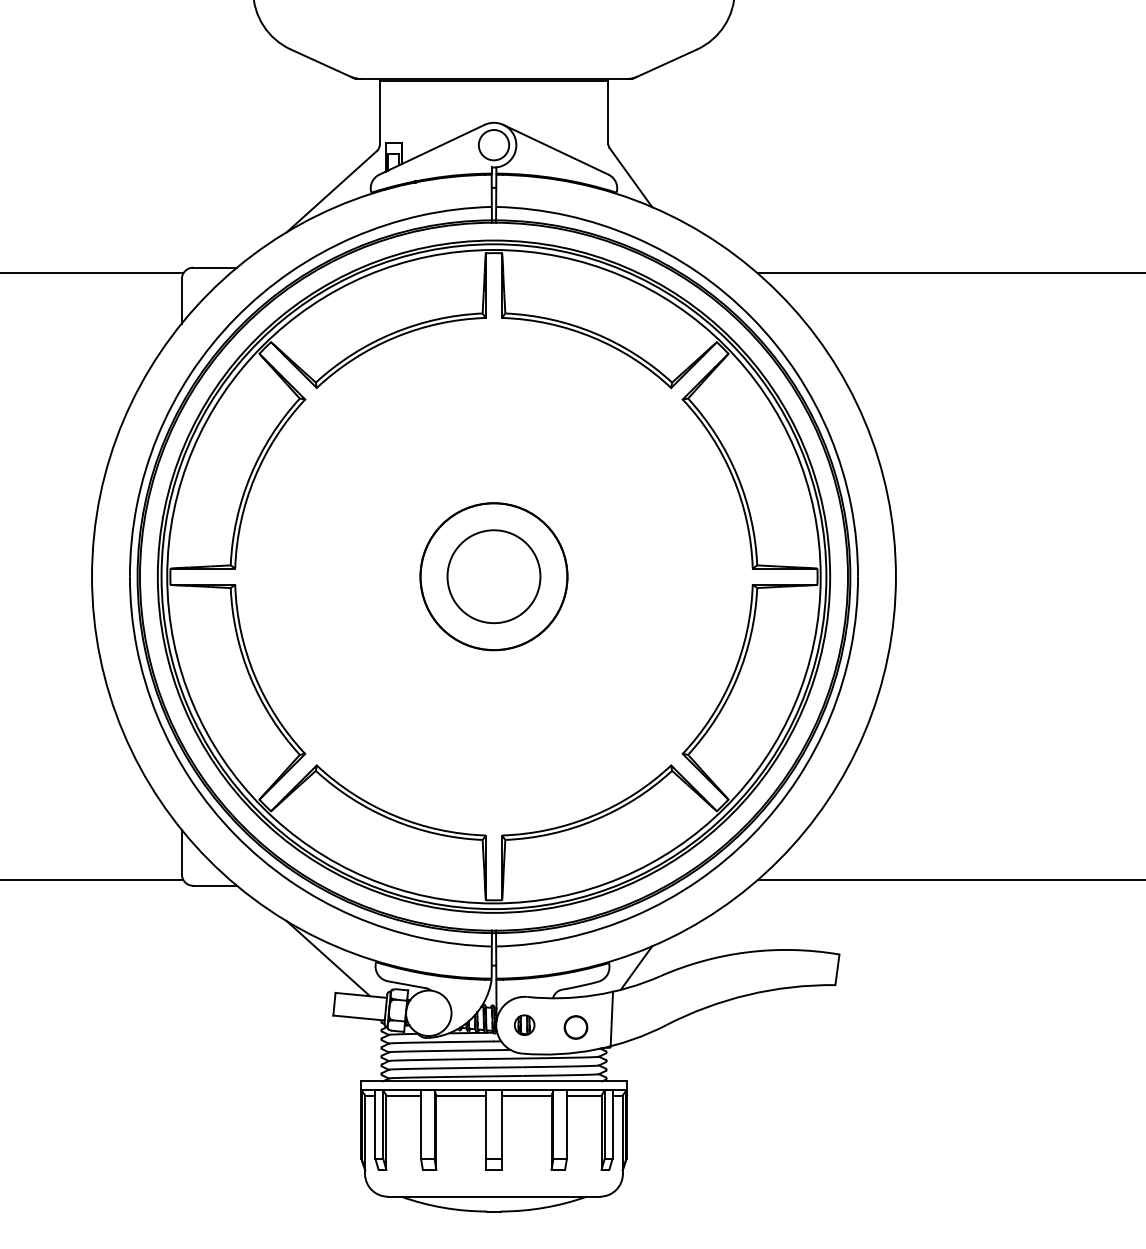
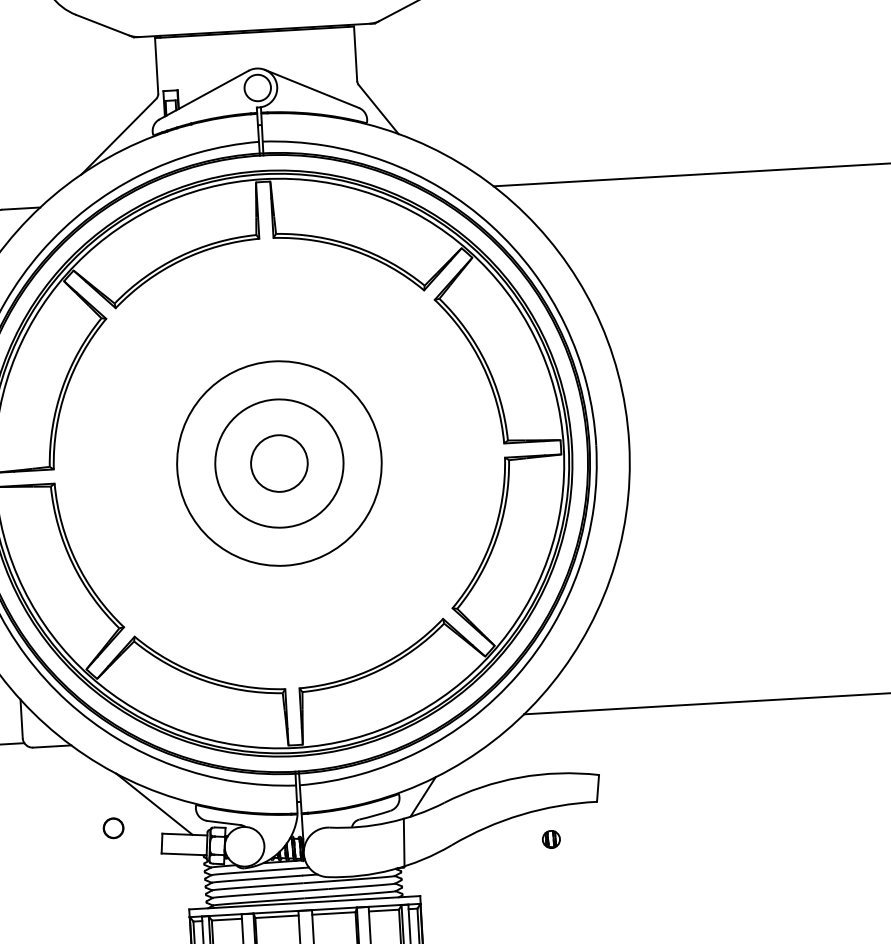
circle: (493, 576) -> (278, 463), size x0.7
circle: (493, 576) -> (278, 463), size x1.6
part: (524, 1024) -> (551, 838), moved
part: (575, 1027) -> (113, 828), moved

